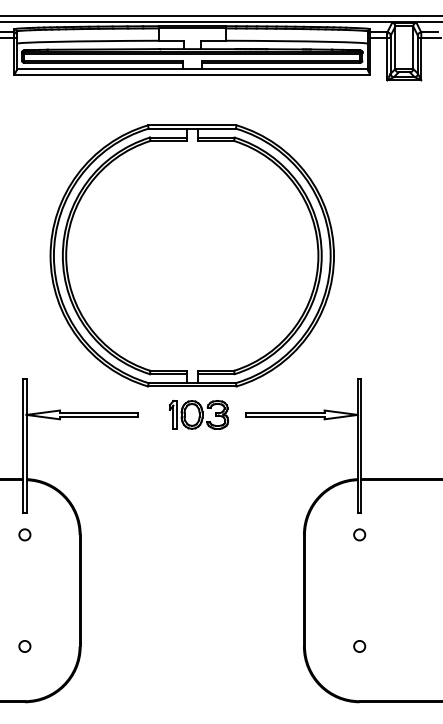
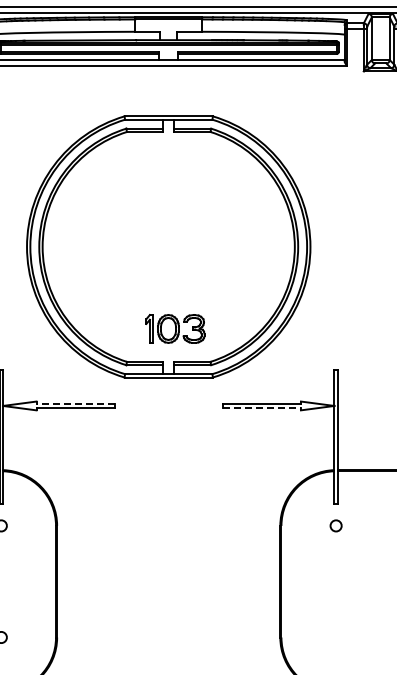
line: (98, 412) -> (74, 403), solid -> dashed
part: (198, 414) -> (174, 328), moved
line: (285, 417) -> (261, 408), solid -> dashed
circle: (359, 646) -> (335, 637), removed

